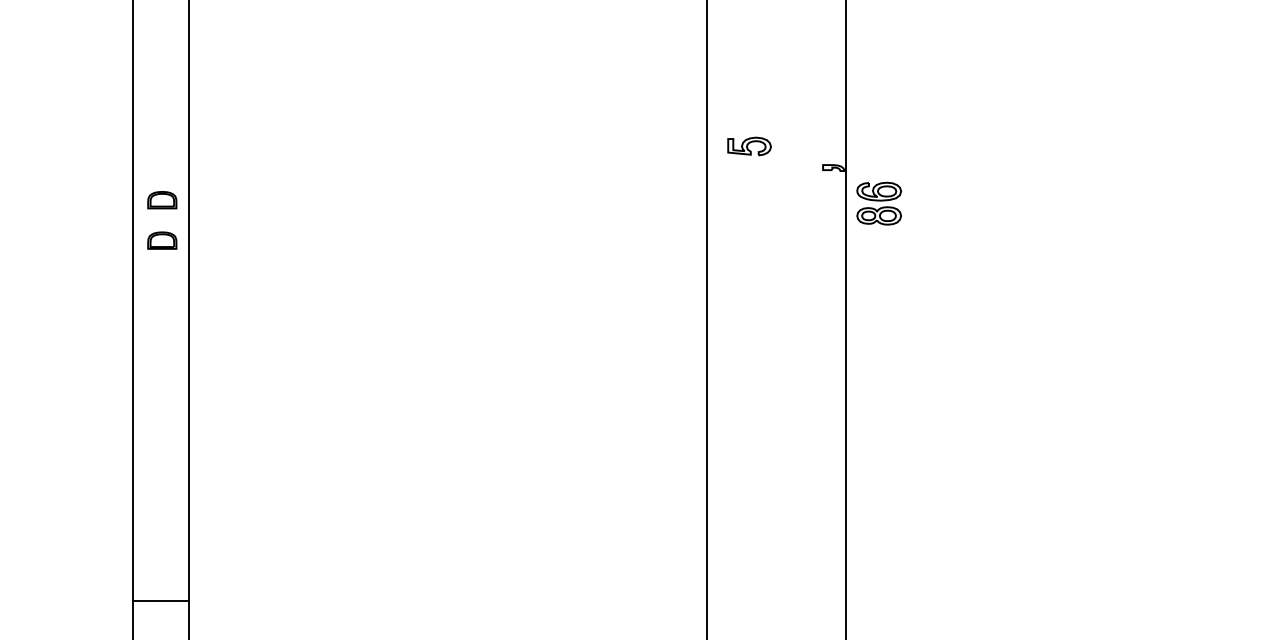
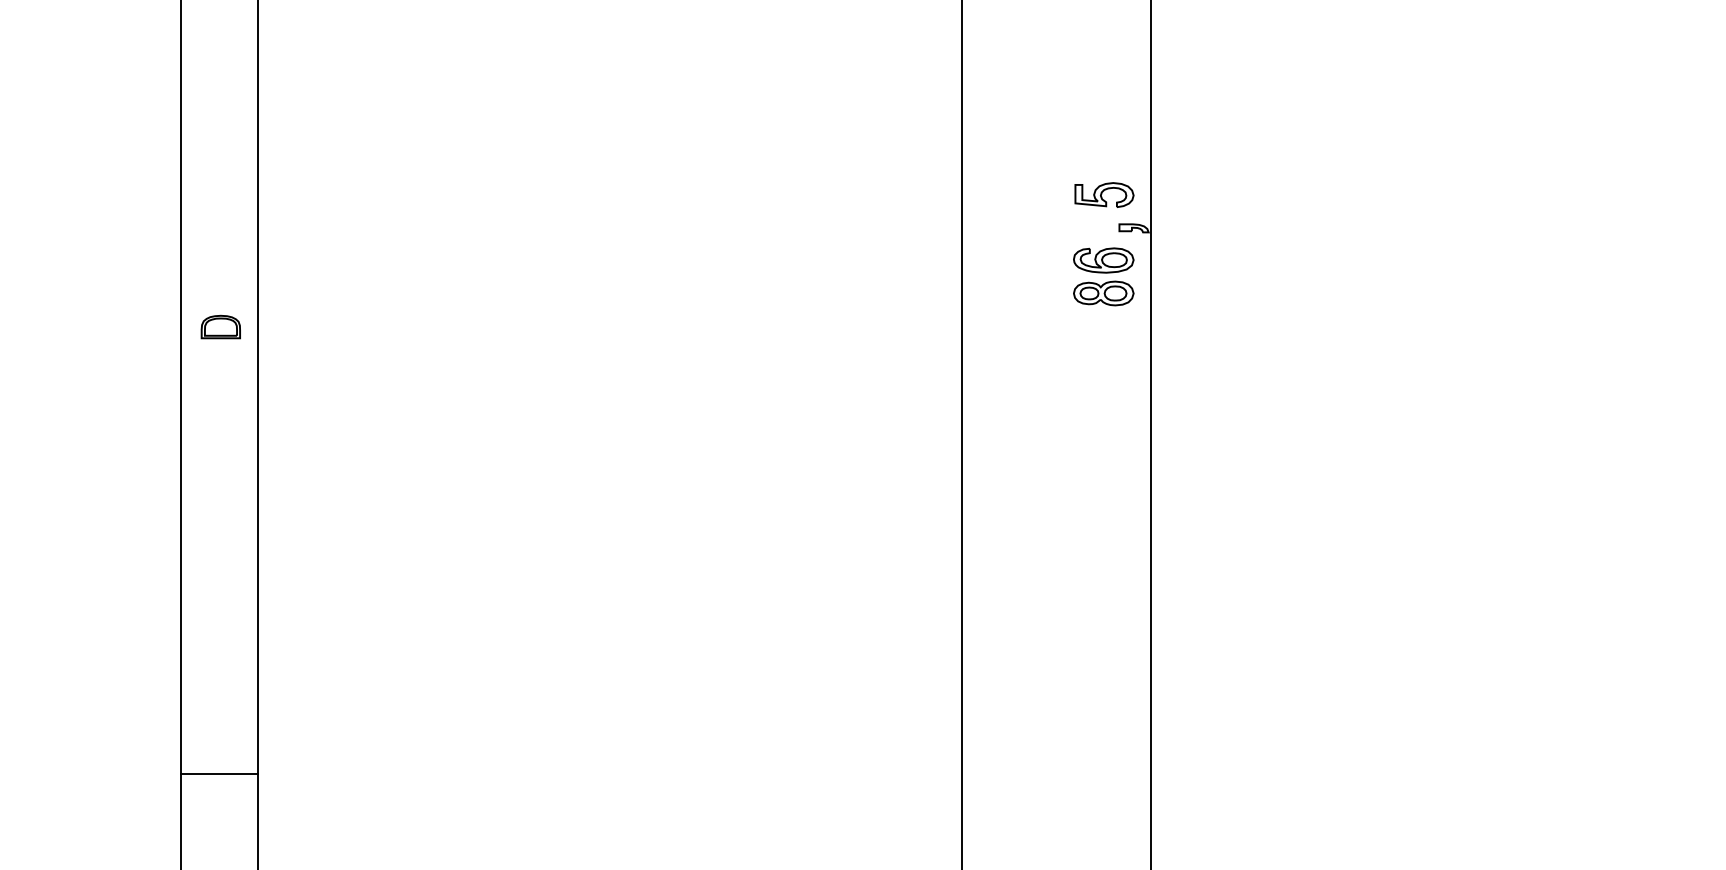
part: (749, 146) -> (1104, 194), moved
part: (162, 199) -> (220, 271), removed
part: (879, 203) -> (1103, 276), moved
line: (160, 601) -> (218, 774), moved

